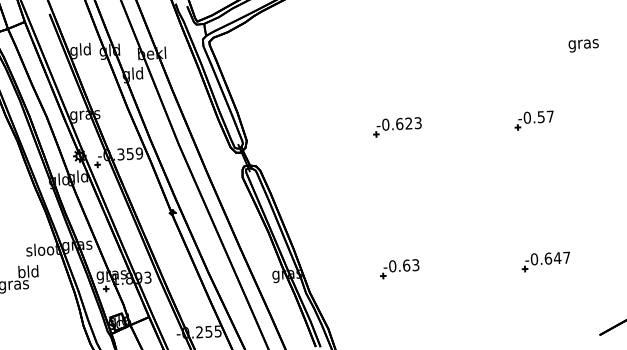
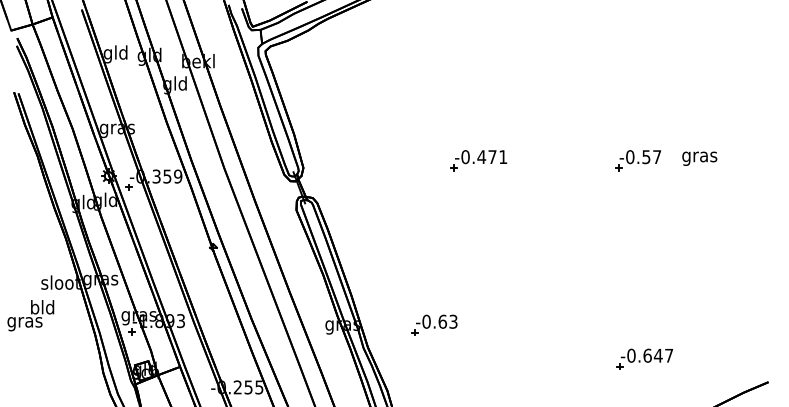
text: (583, 45) -> (699, 158), moved
text: (408, 123) -> (492, 157), -0.623 -> -0.471
part: (545, 261) -> (644, 358), moved
part: (399, 268) -> (434, 324), moved

